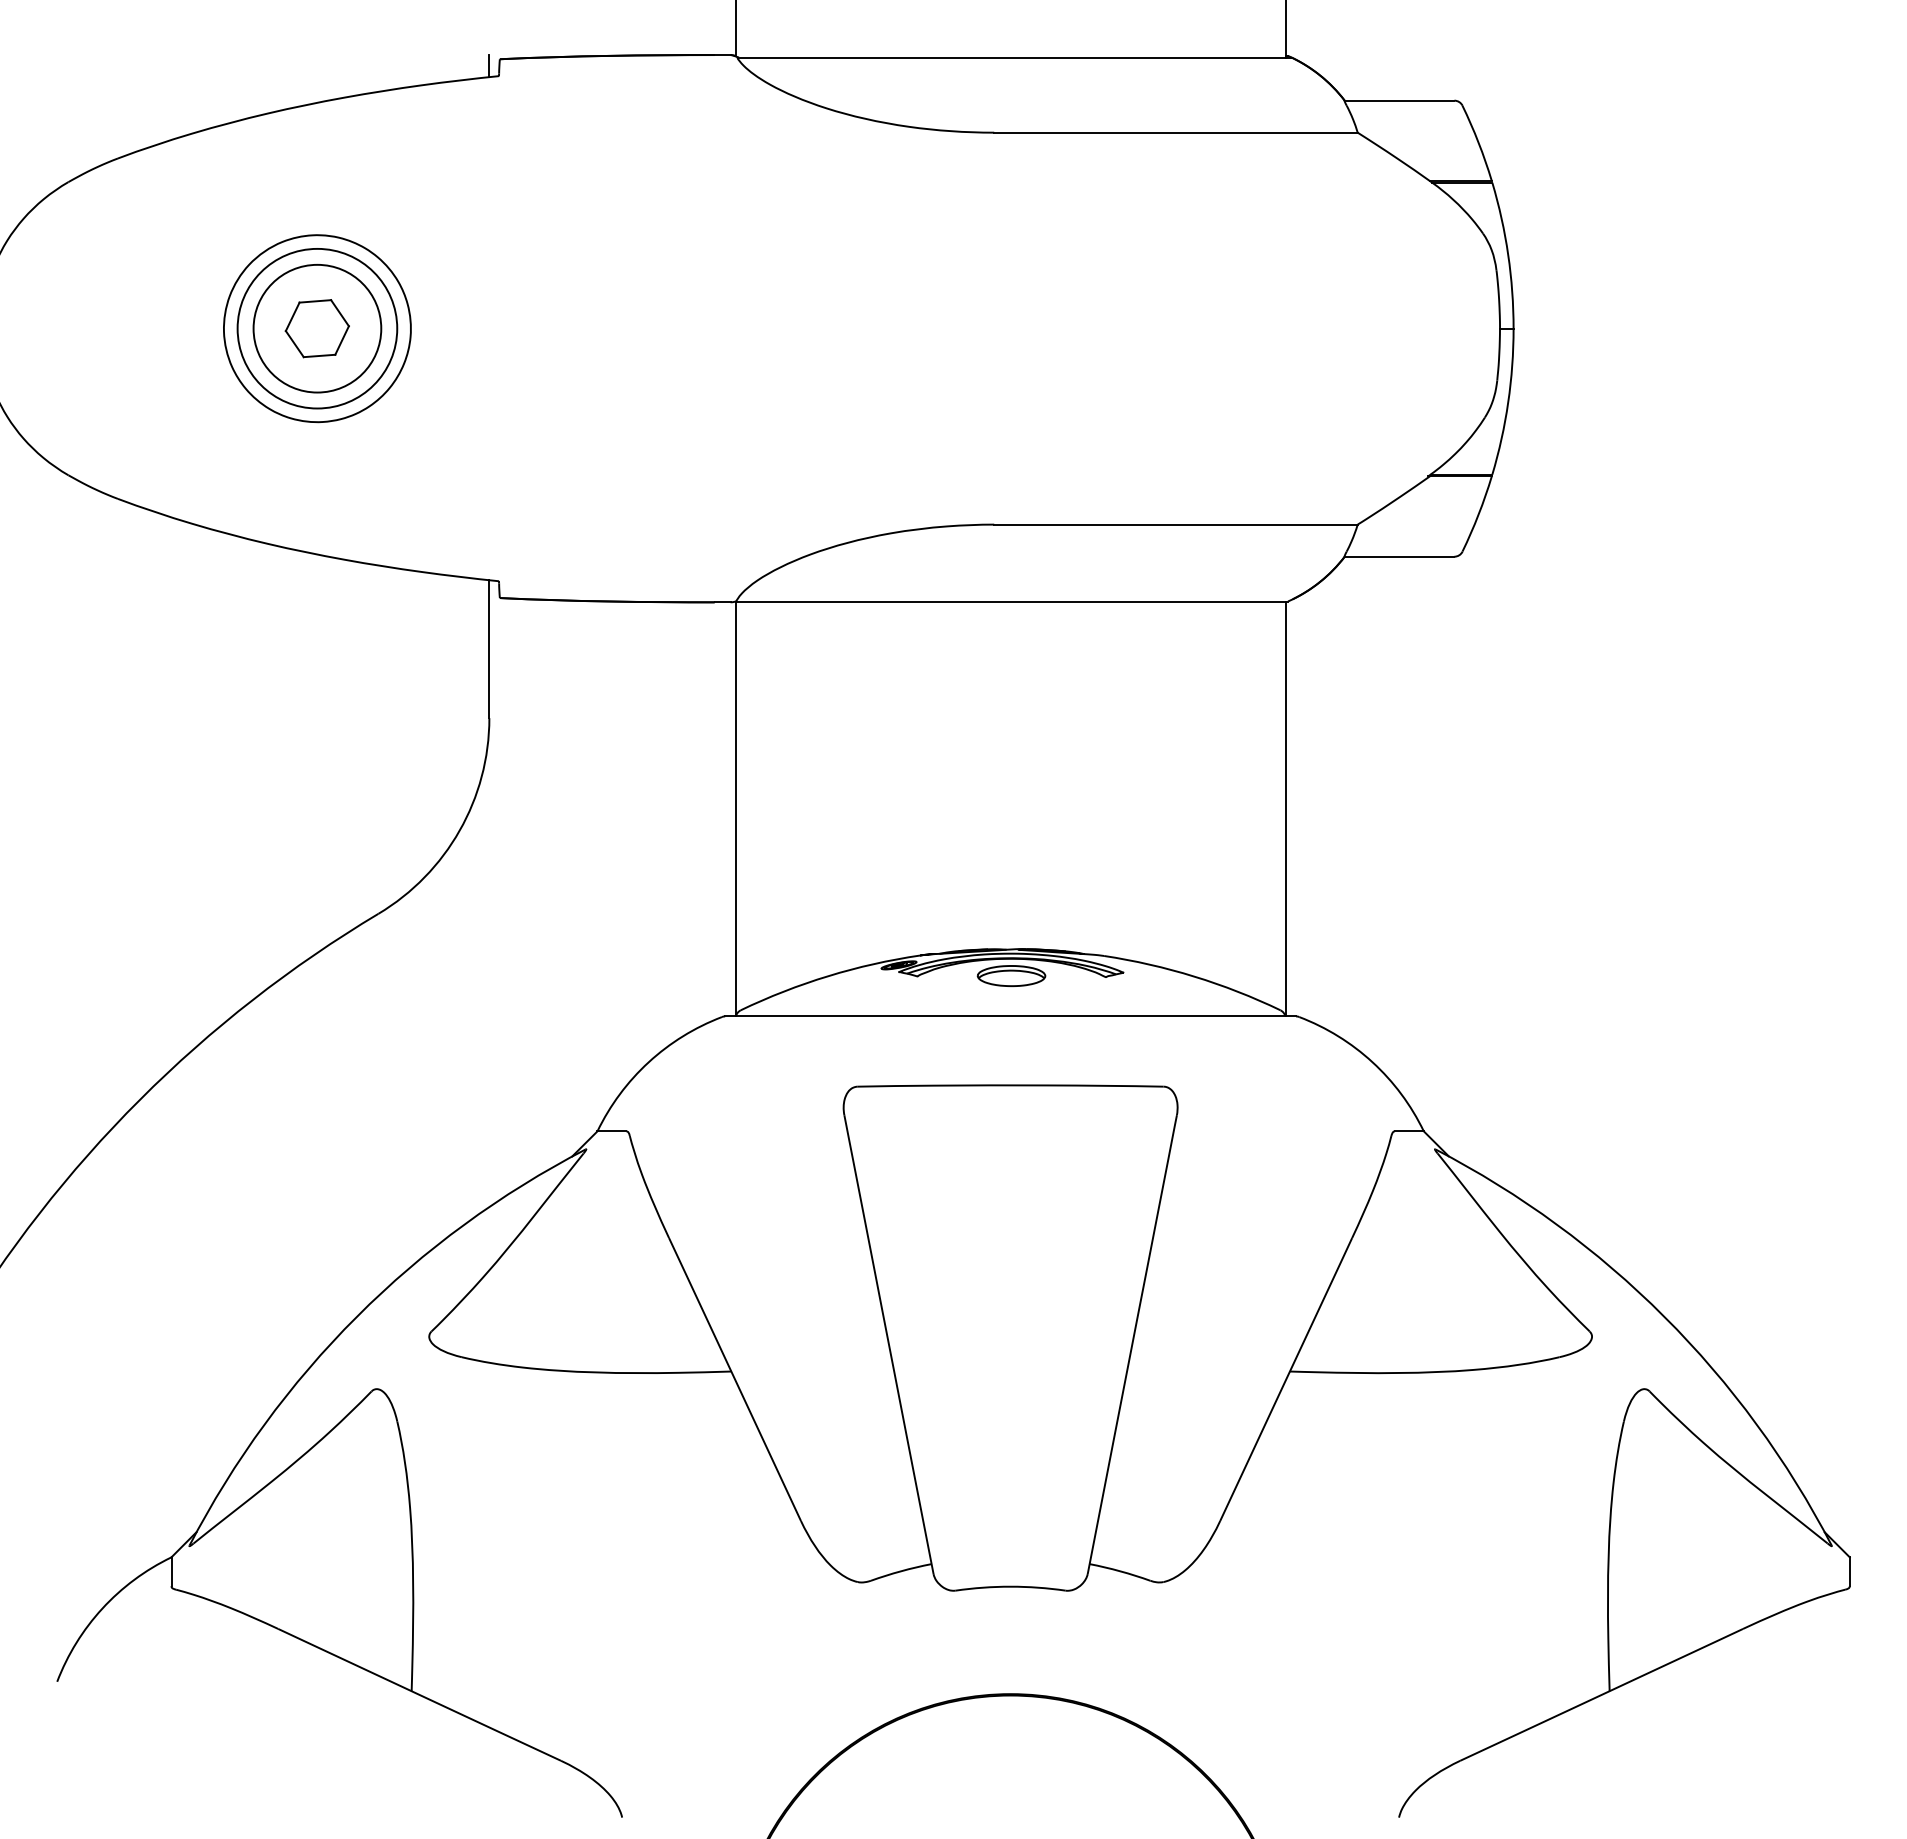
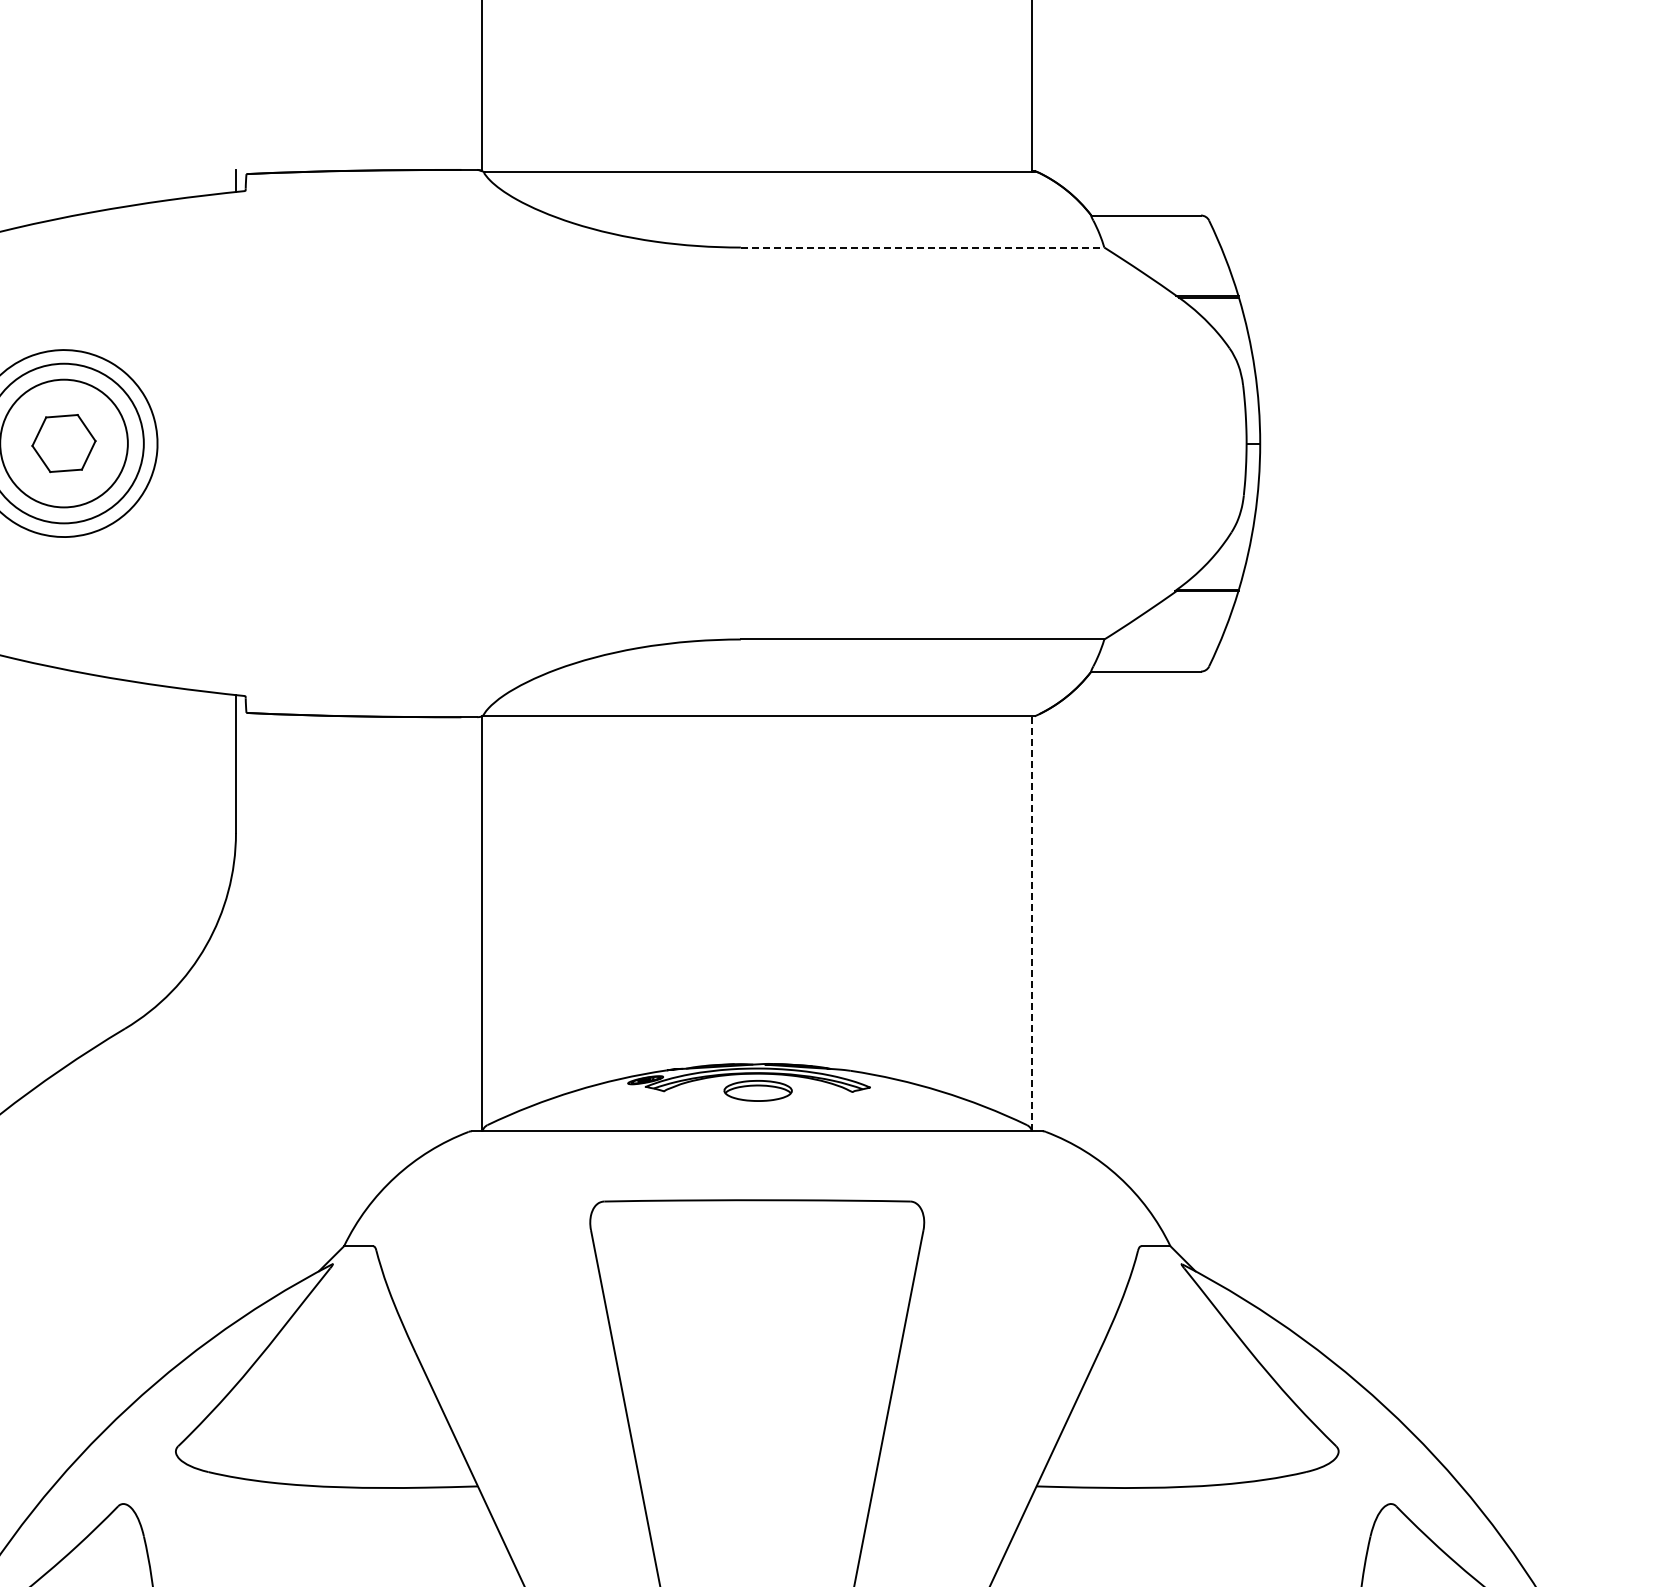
line: (1175, 132) -> (922, 247), solid -> dashed
line: (1285, 808) -> (1032, 923), solid -> dashed

